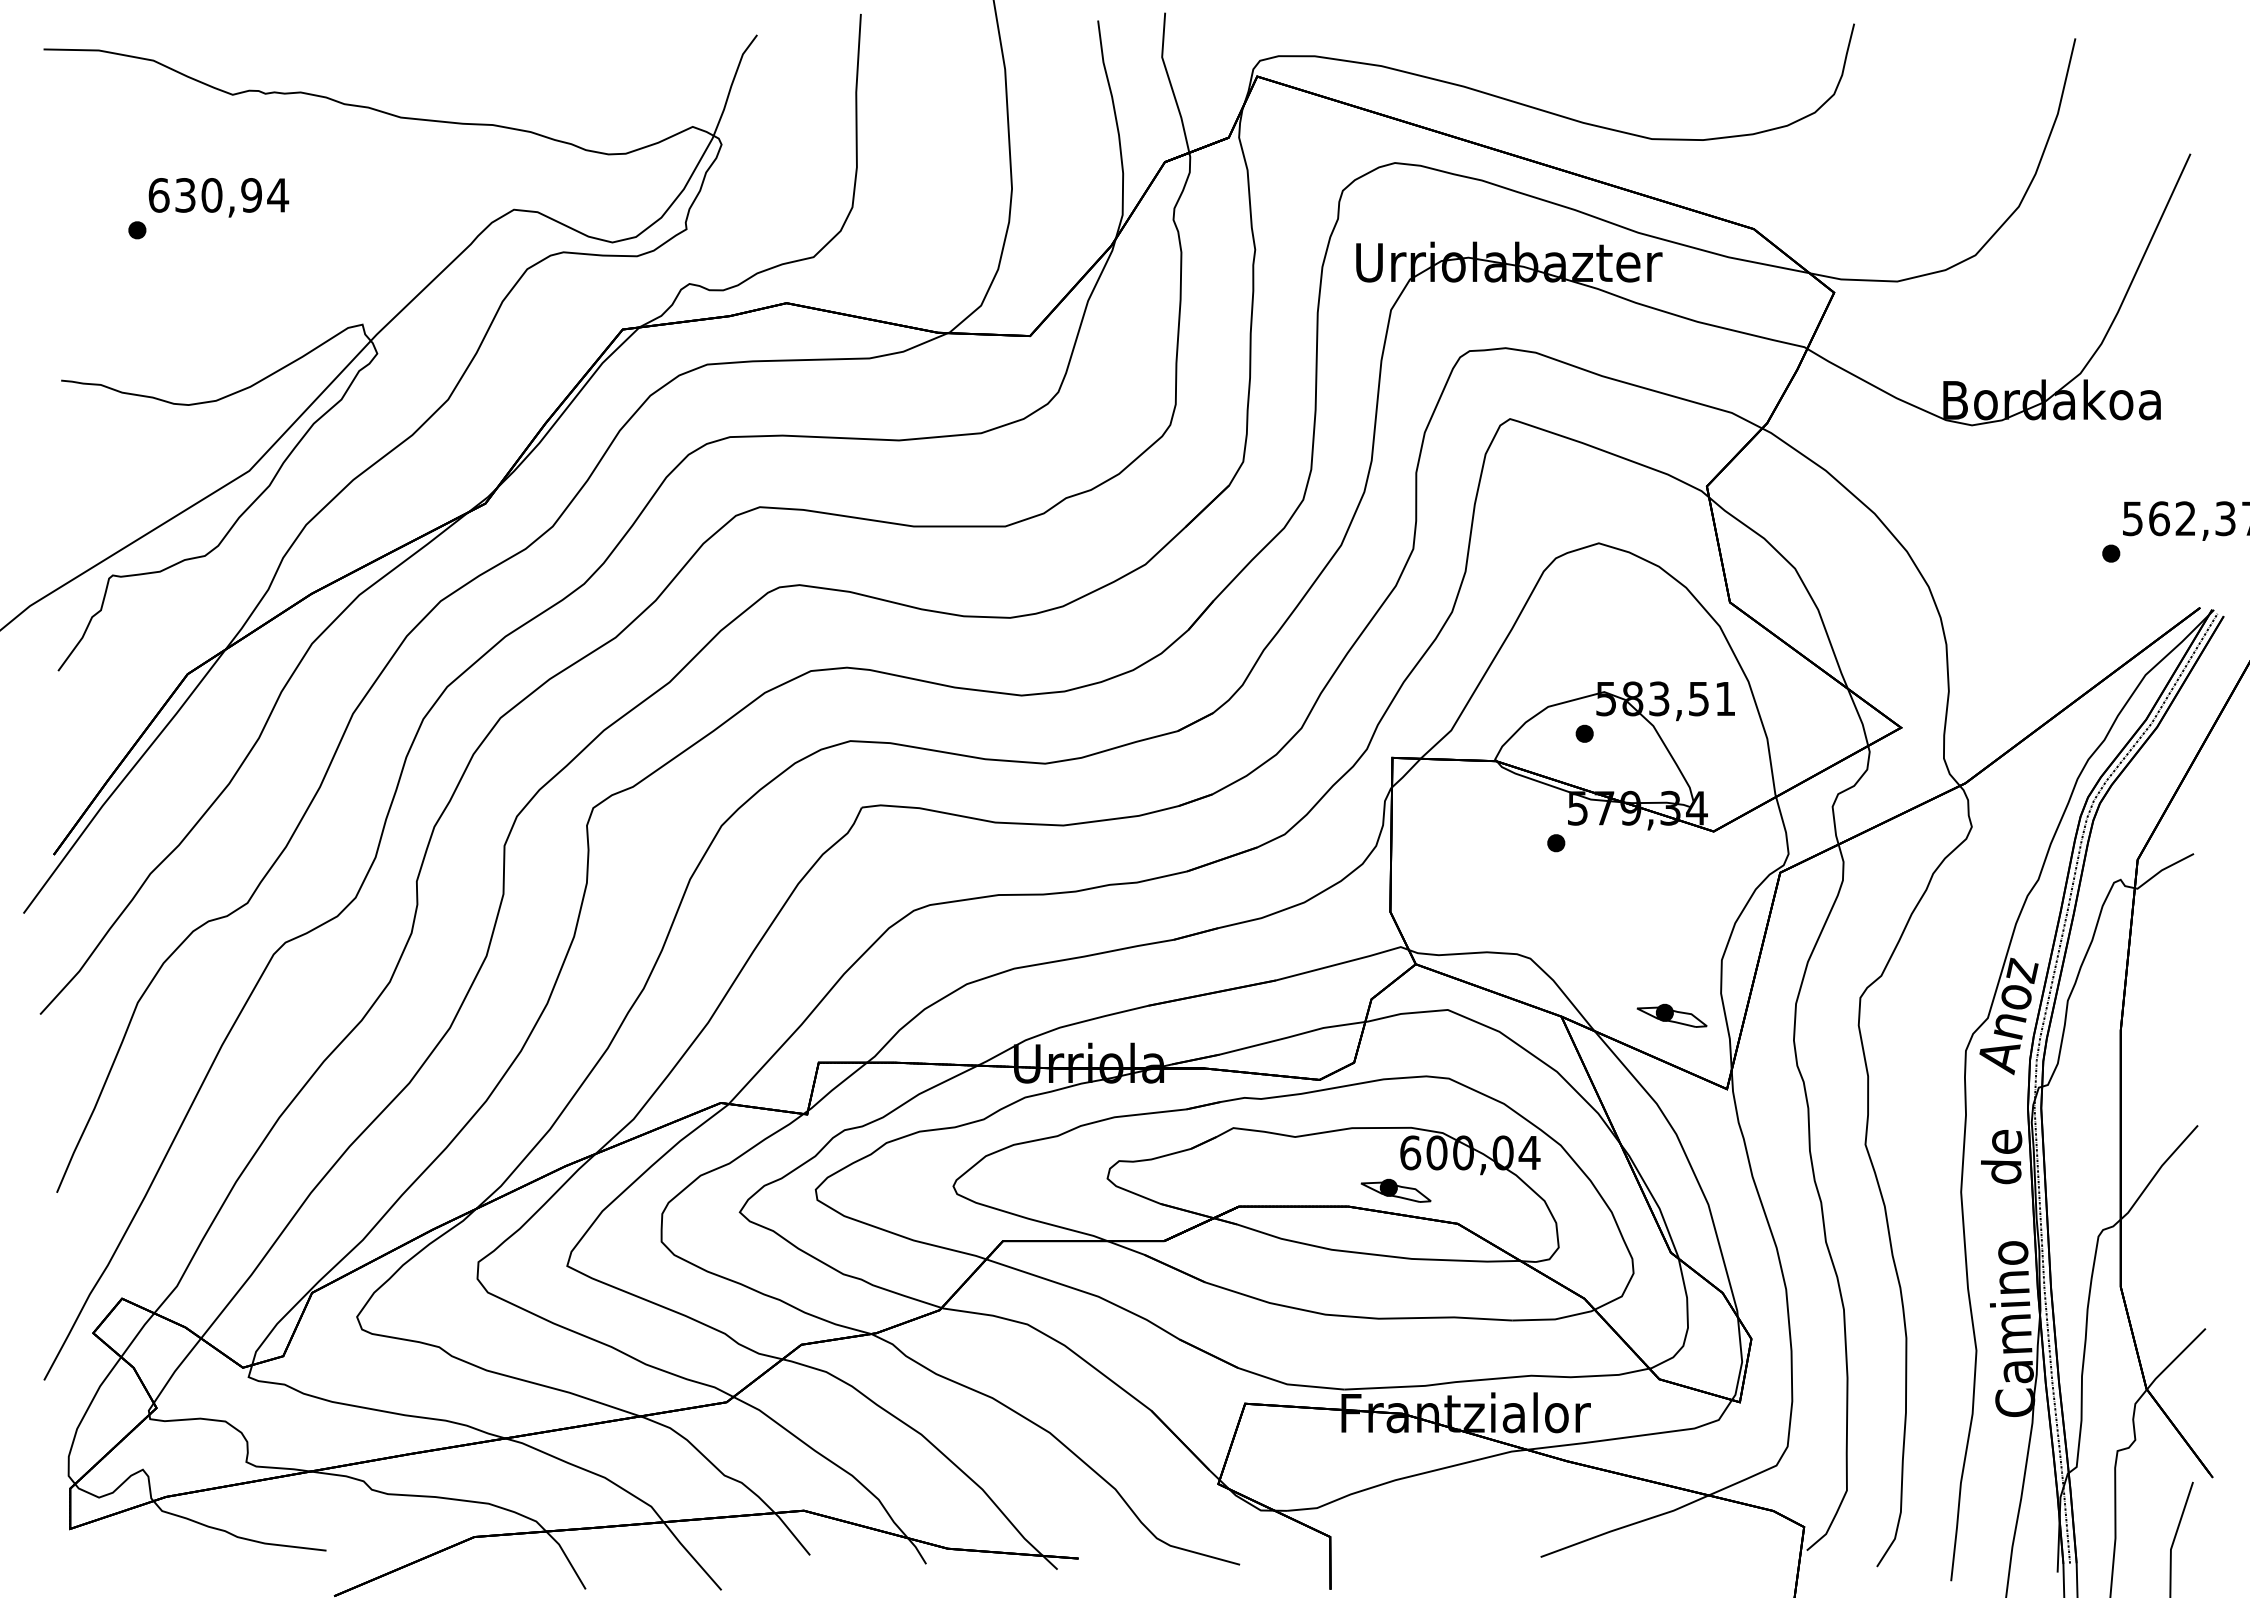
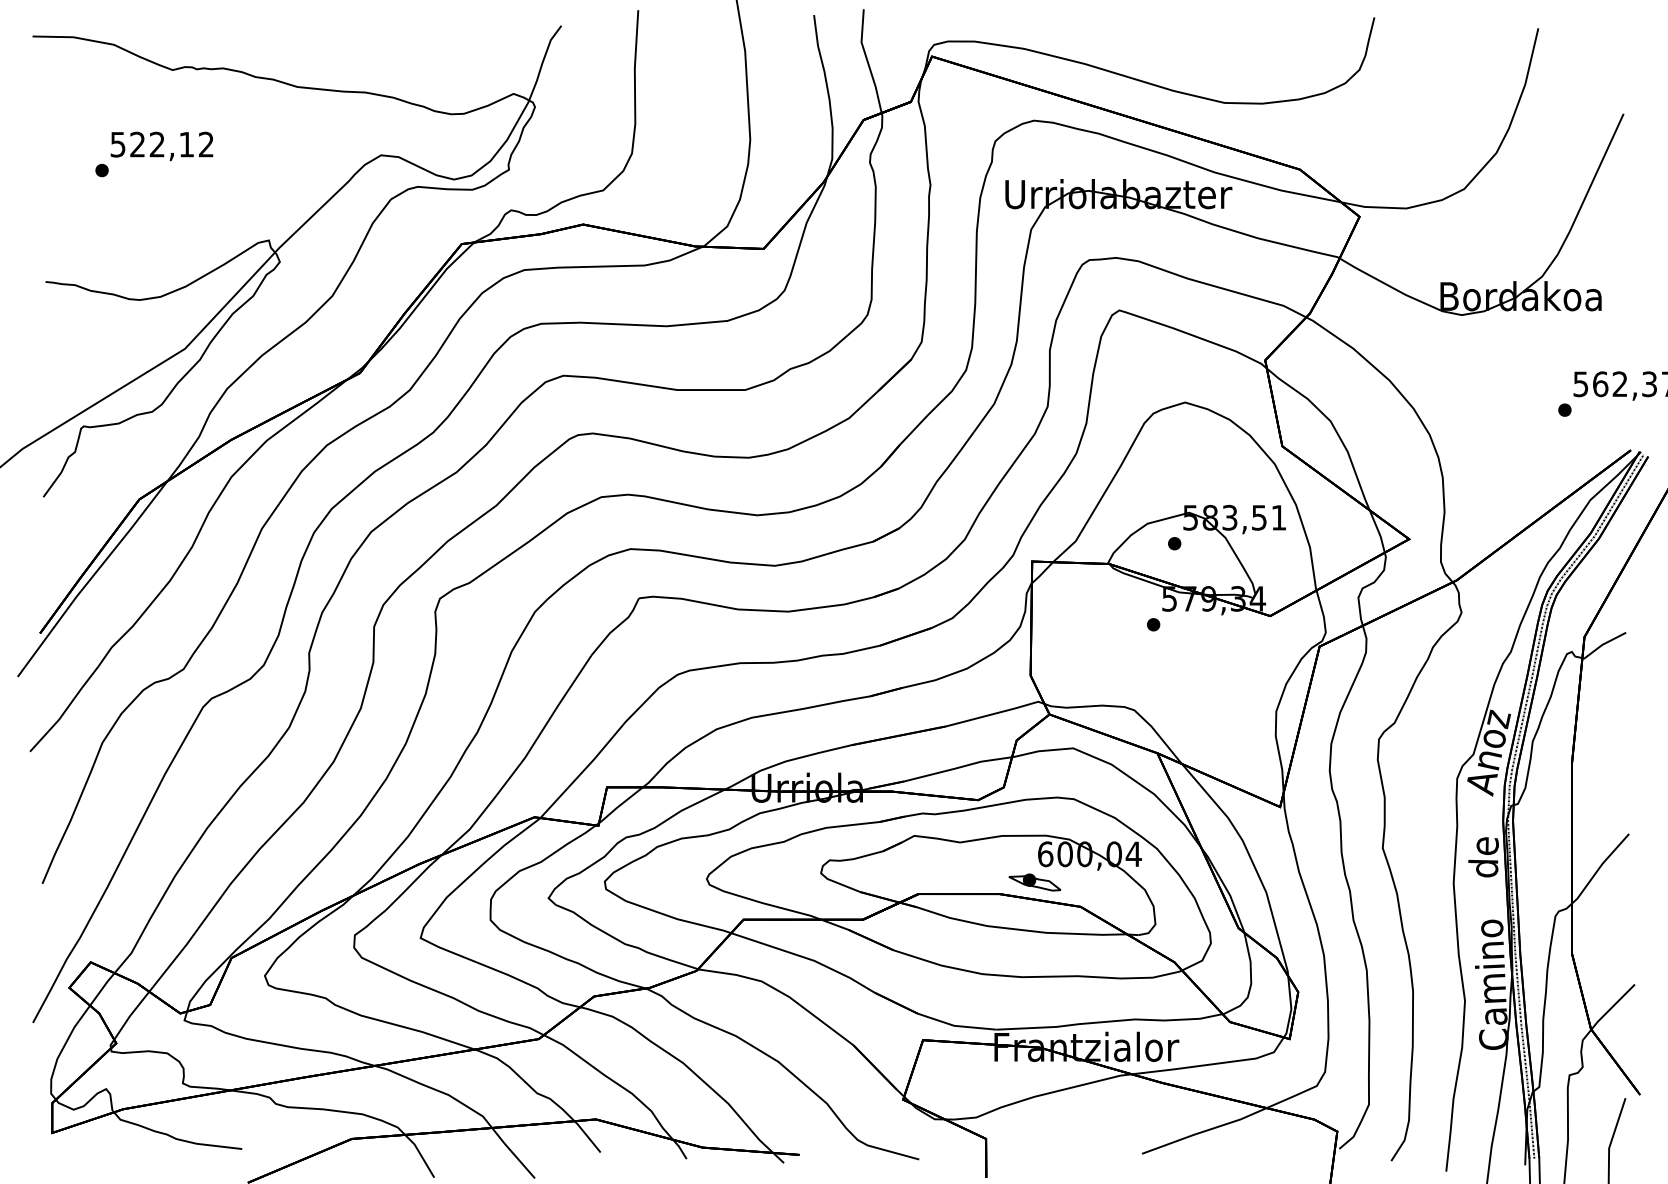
text: (218, 195) -> (162, 144), 630,94 -> 522,12
part: (1671, 1015) -> (1239, 752), removed

